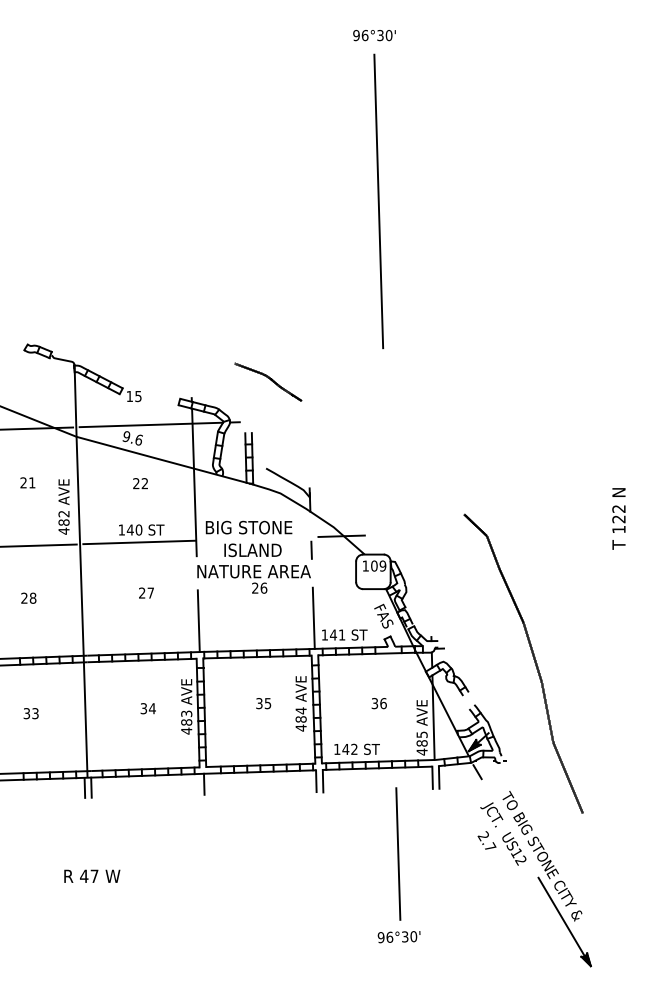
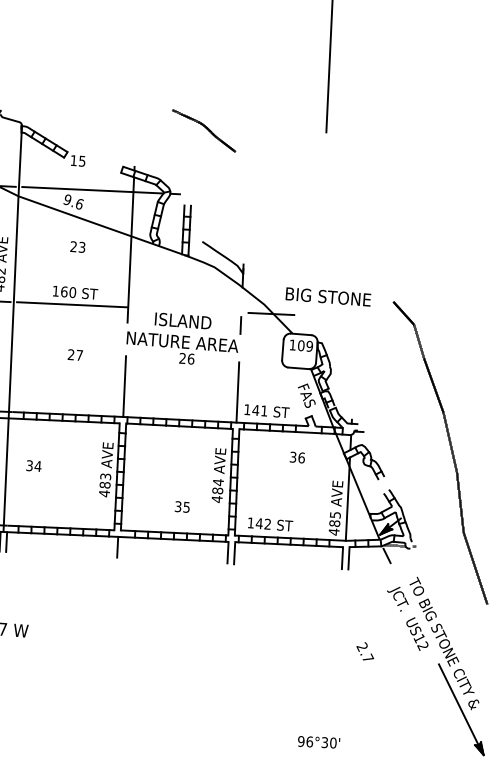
curve: (269, 379) -> (205, 128), moved
text: (144, 484) -> (81, 248), 22 -> 23
text: (248, 527) -> (327, 296), moved
text: (129, 529) -> (63, 291), 140 -> 160
text: (263, 703) -> (182, 506), moved
text: (378, 703) -> (296, 457), moved
text: (147, 708) -> (33, 465), moved
text: (486, 840) -> (364, 651), moved
line: (398, 853) -> (303, 629), removed
text: (398, 937) -> (318, 742), moved

